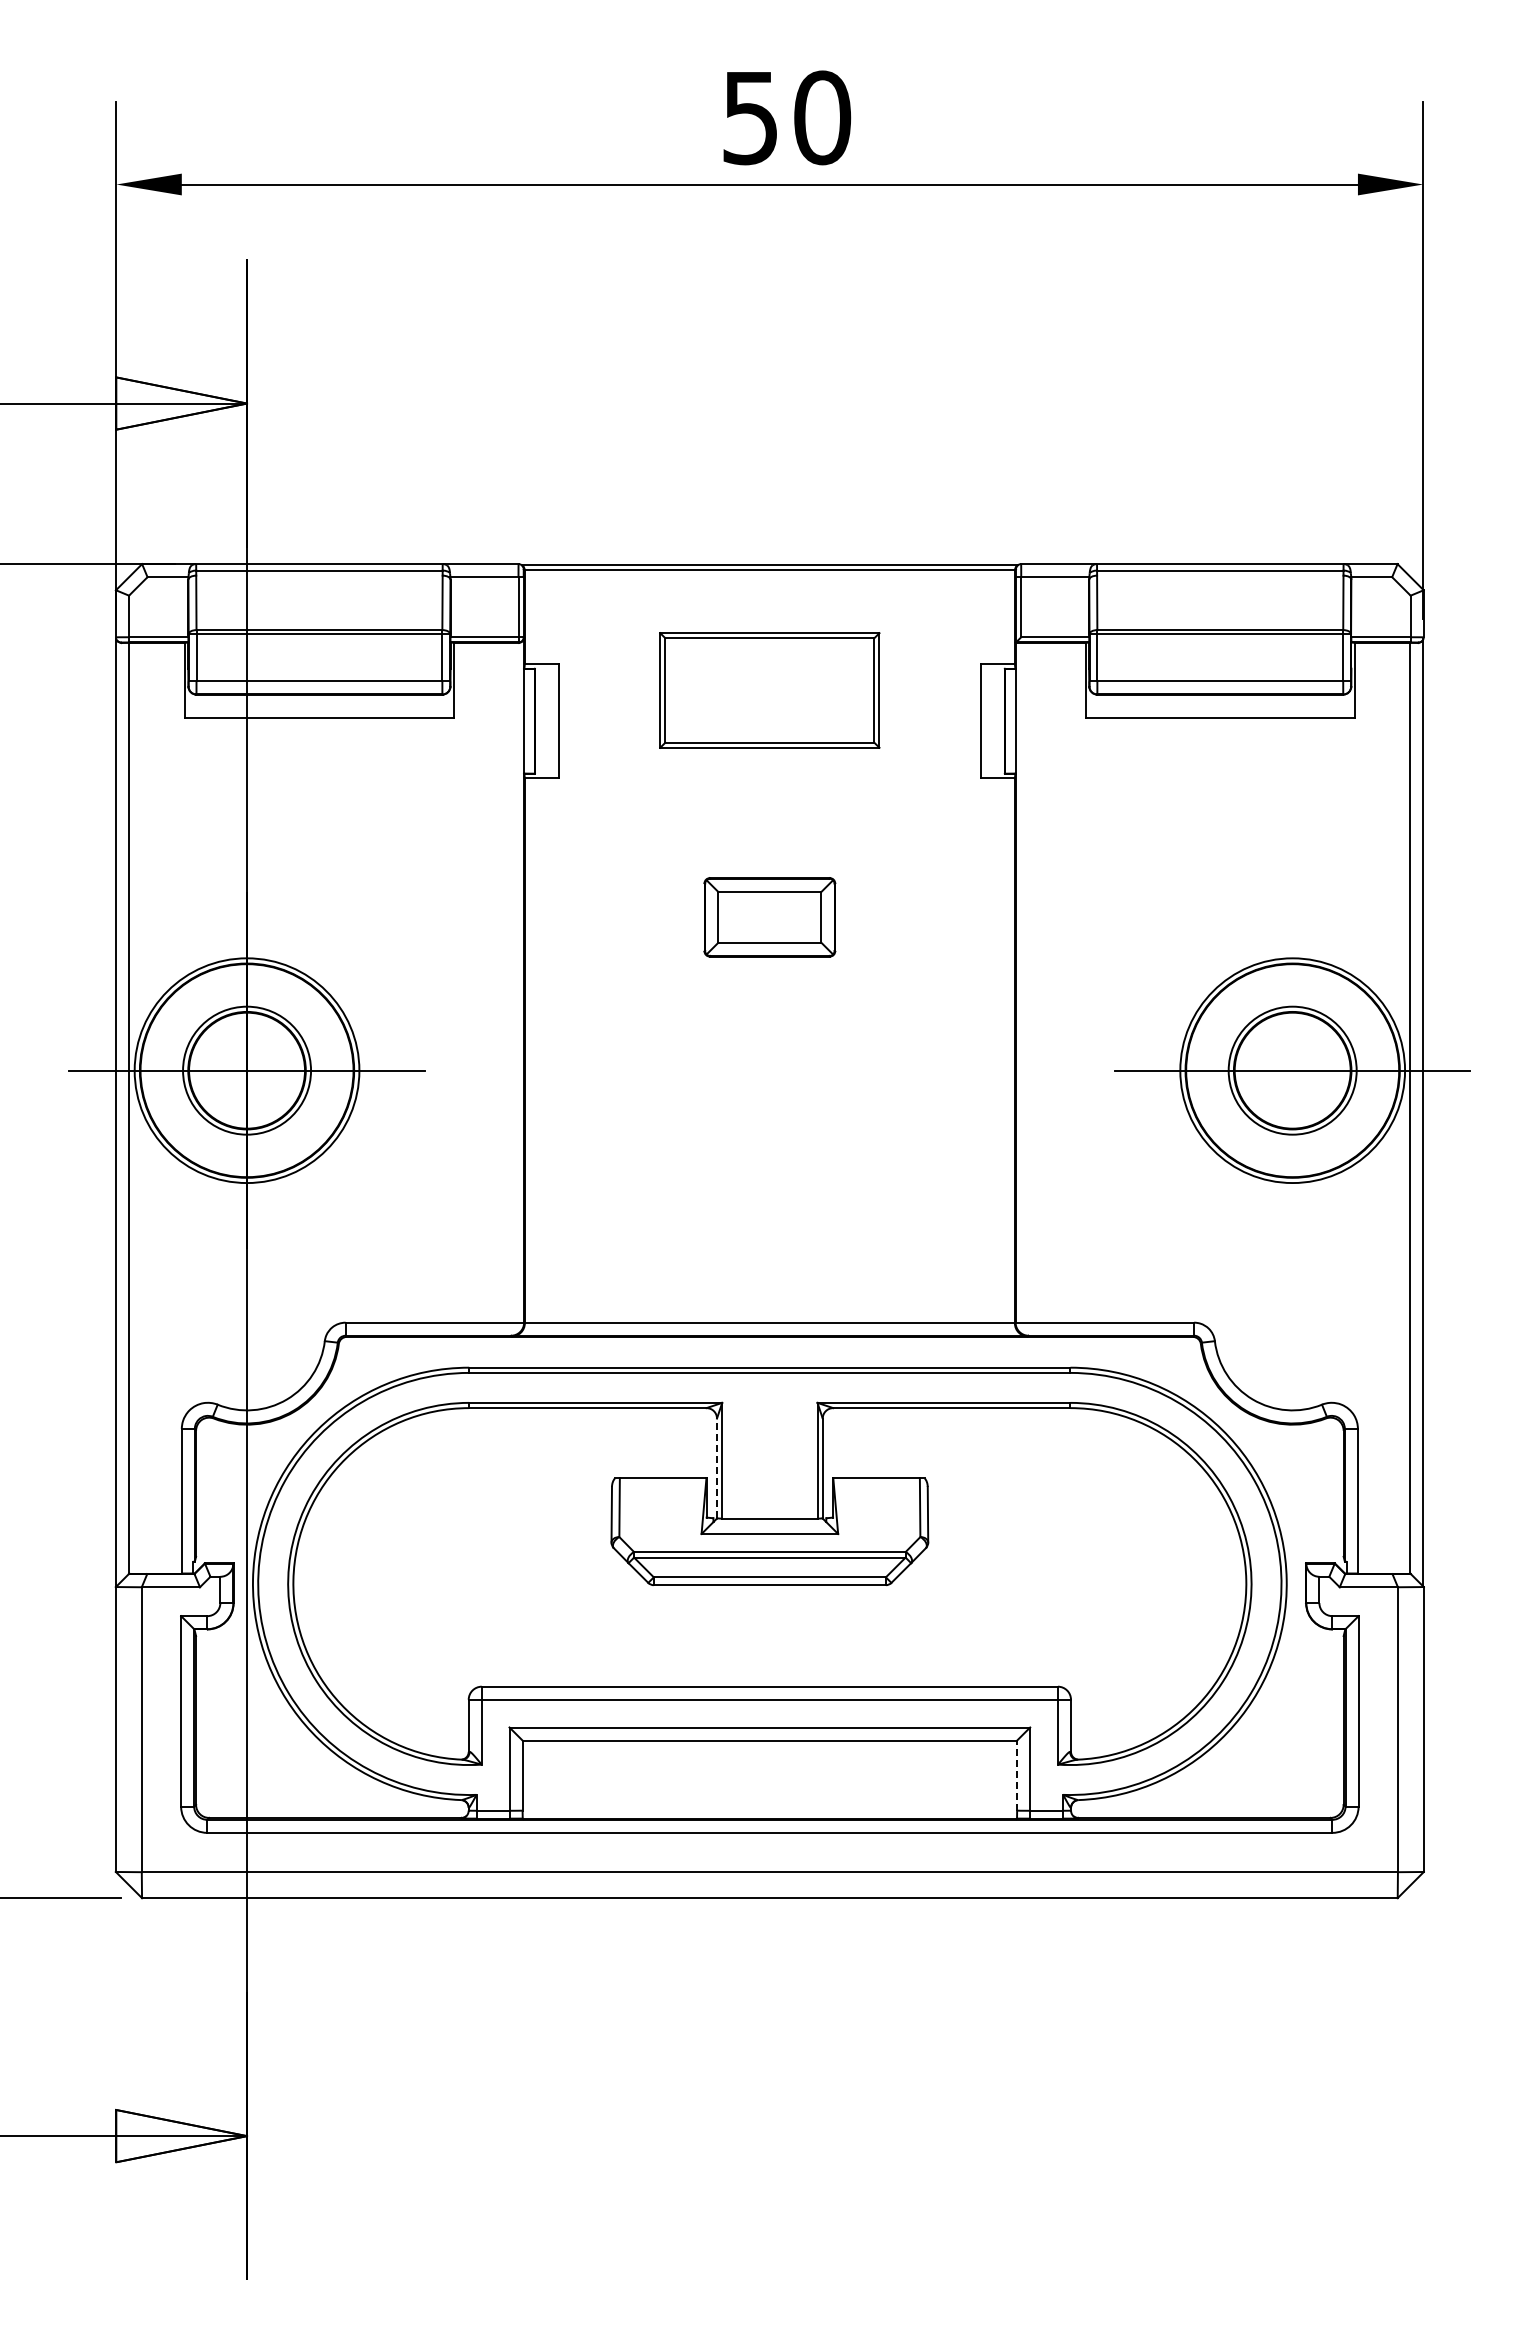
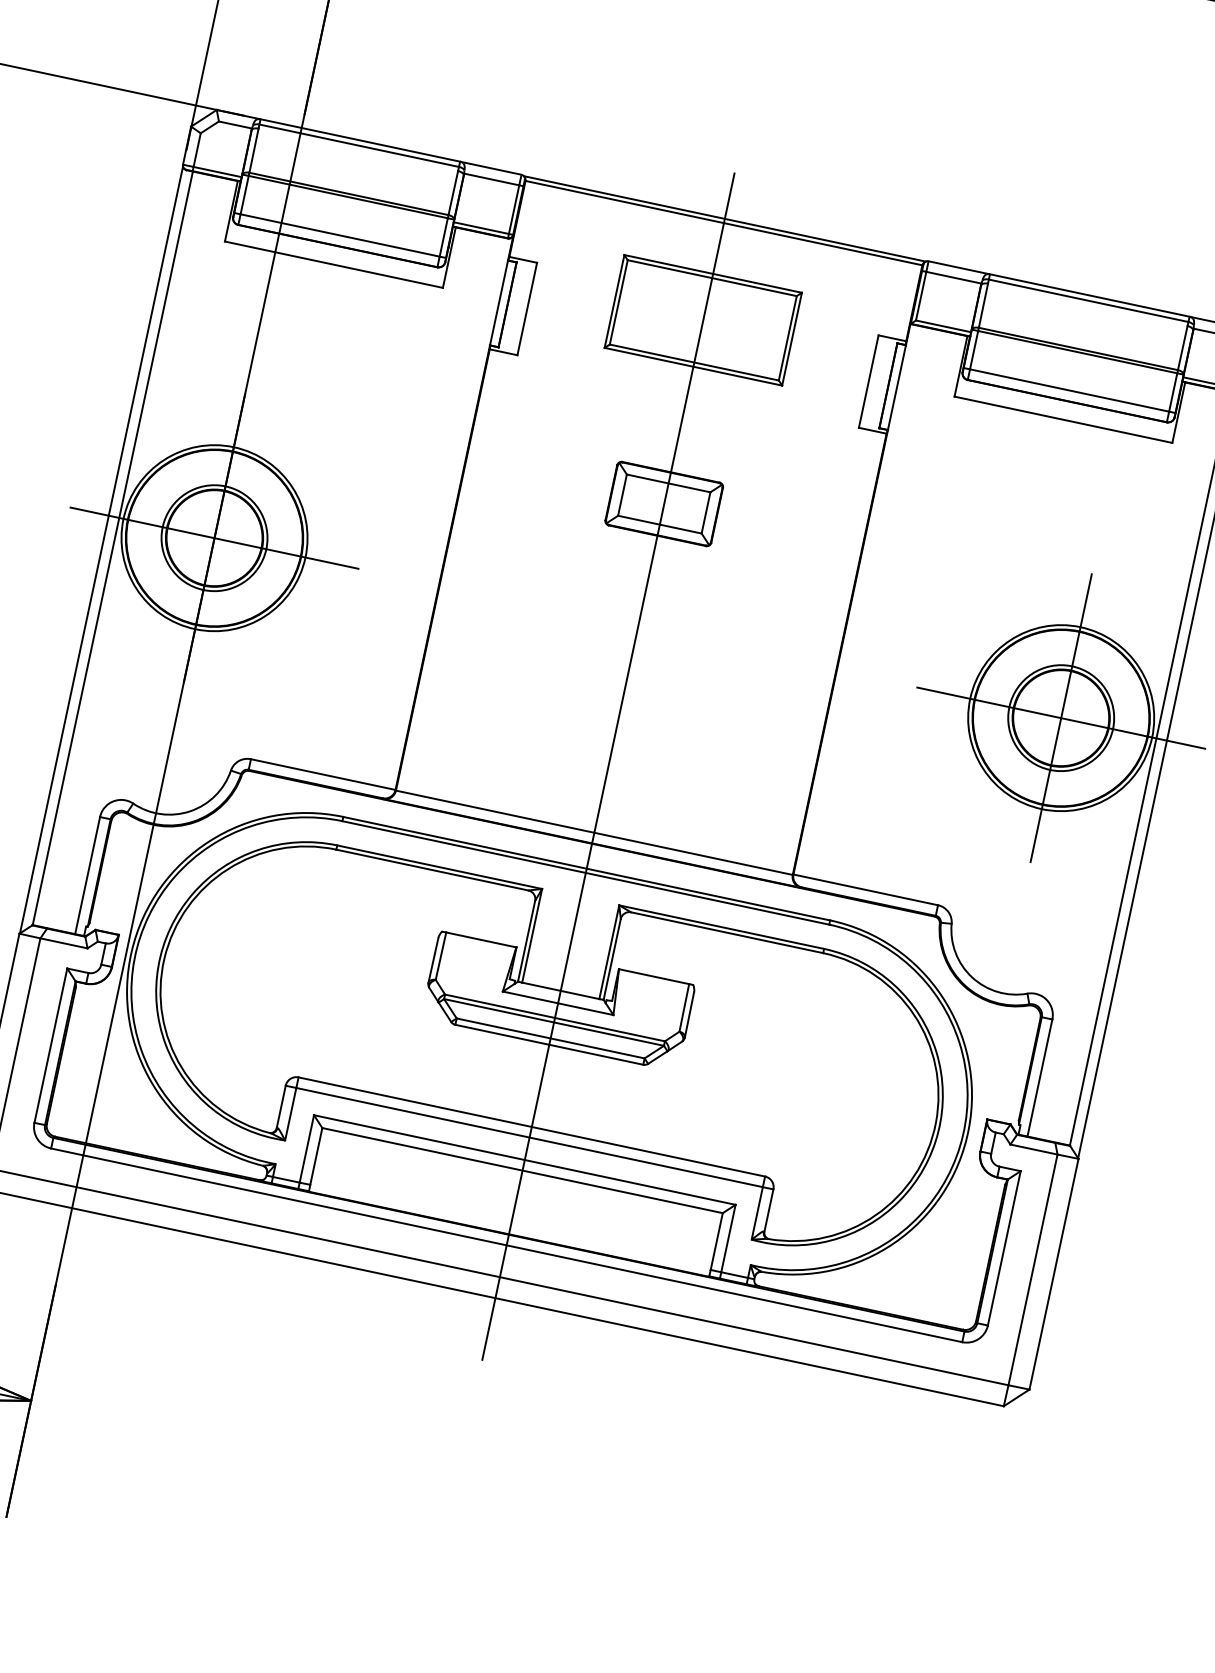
line: (1292, 1070) -> (1061, 717), added
line: (769, 1241) -> (608, 766), added
line: (717, 1468) -> (527, 941), dashed -> solid
line: (1017, 1775) -> (717, 1241), dashed -> solid

